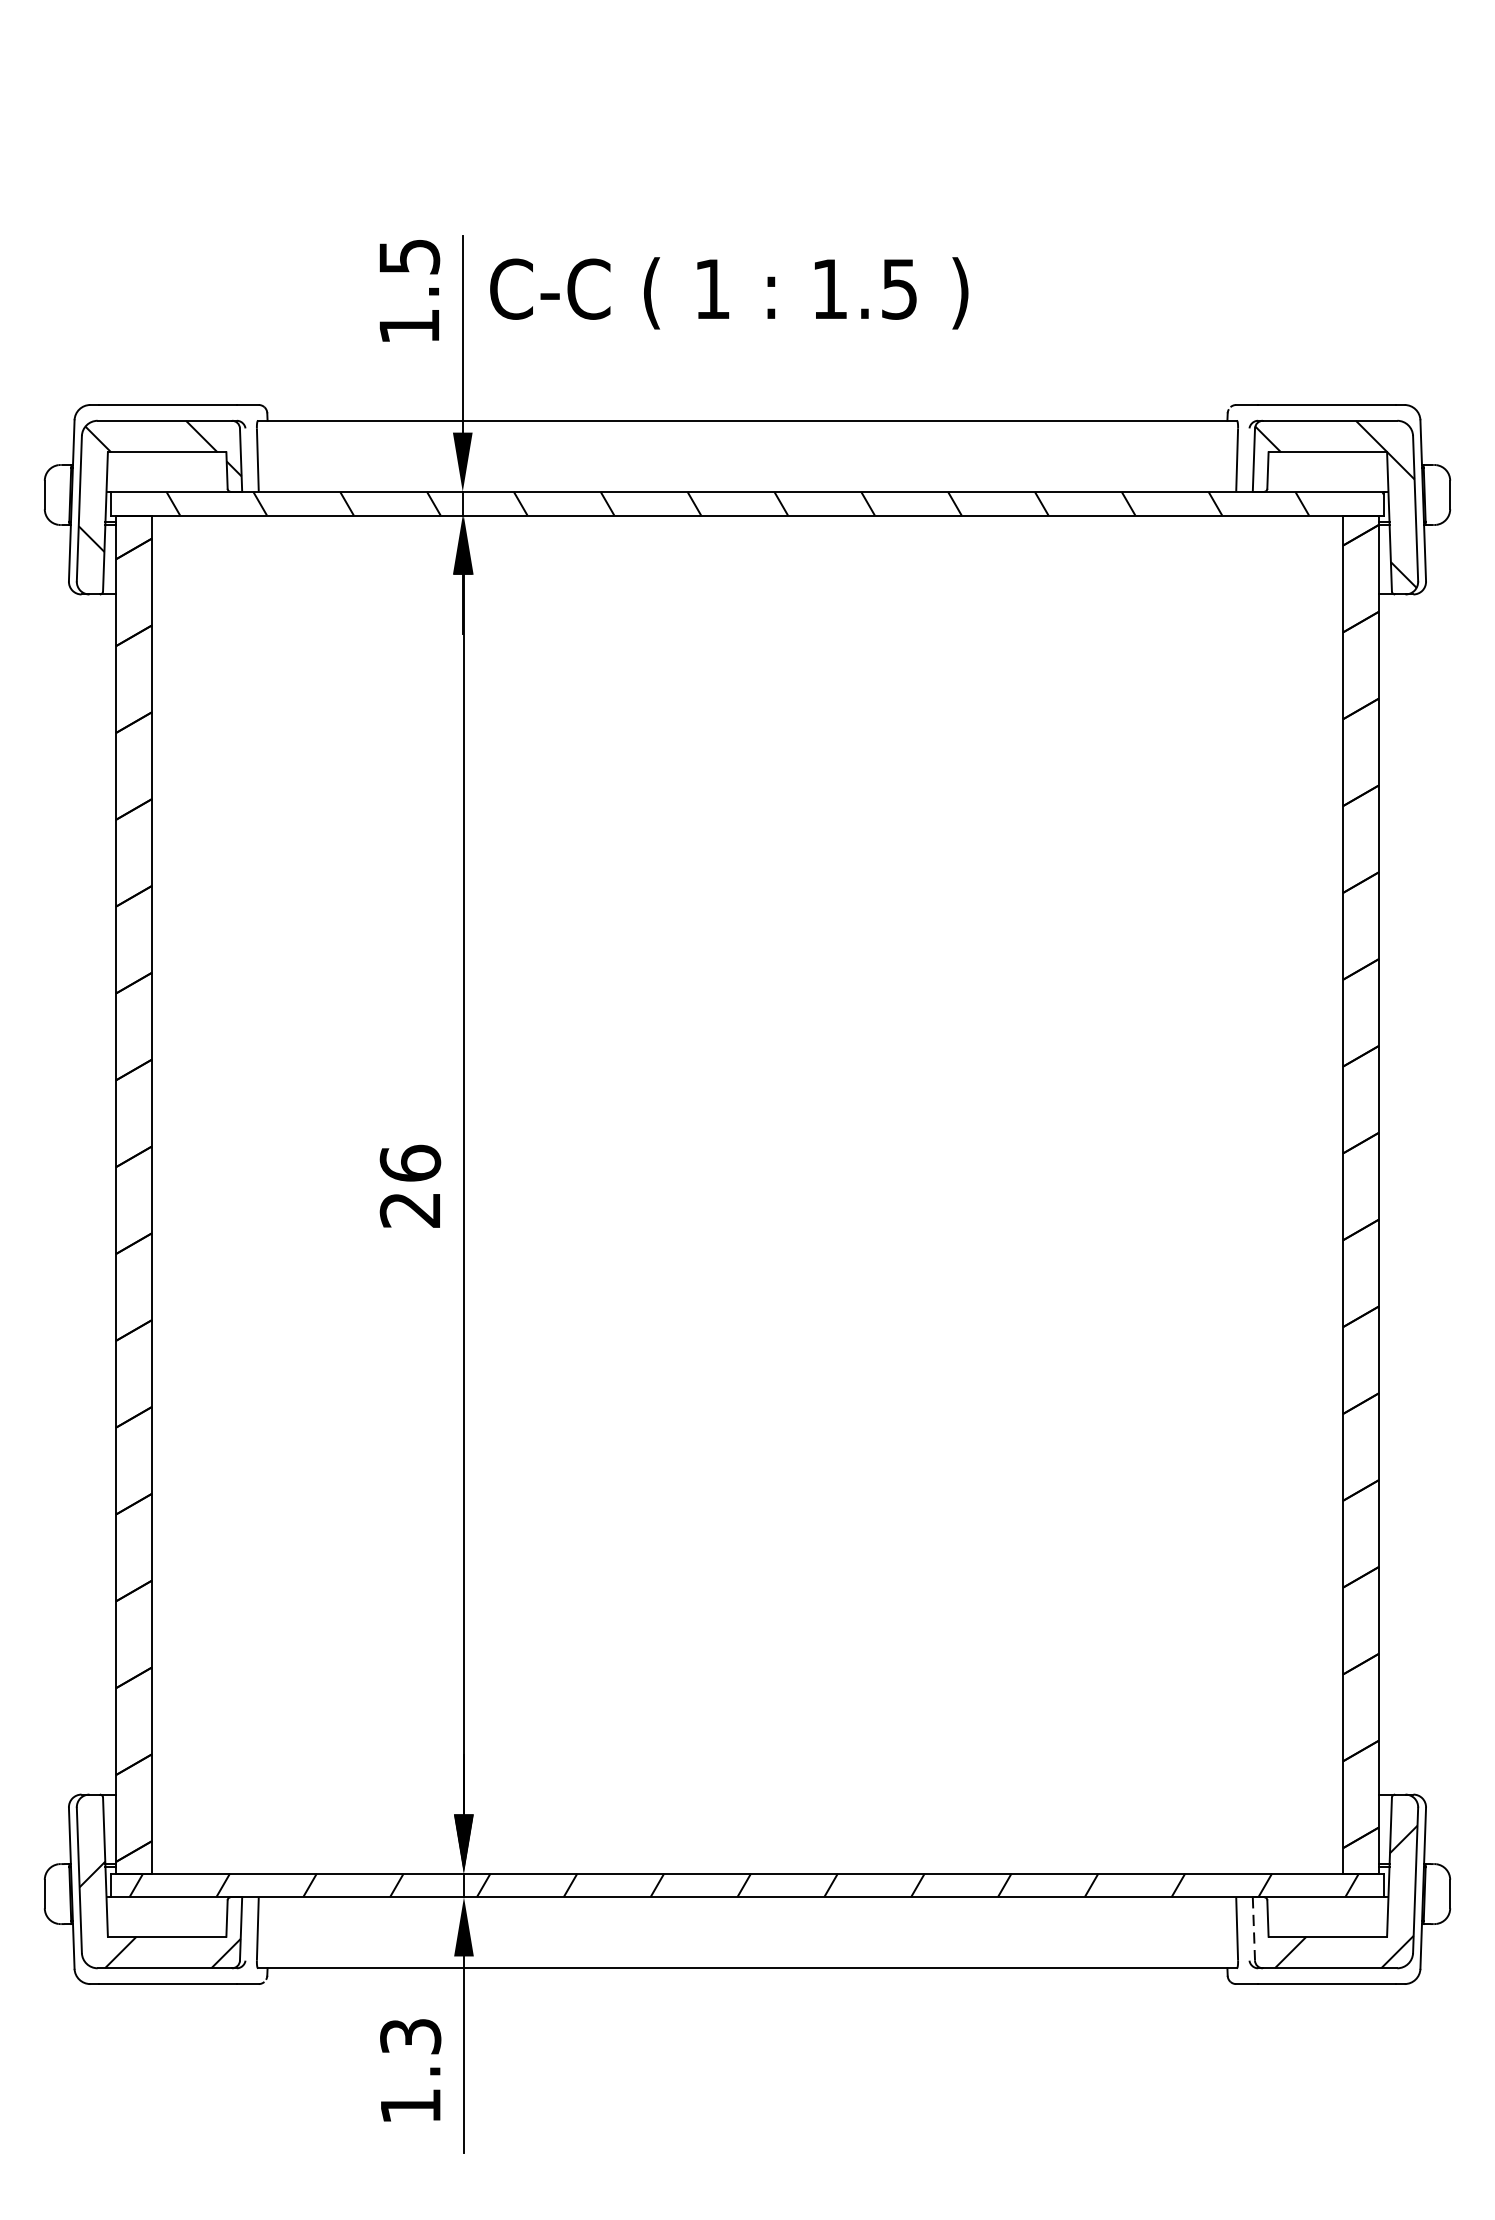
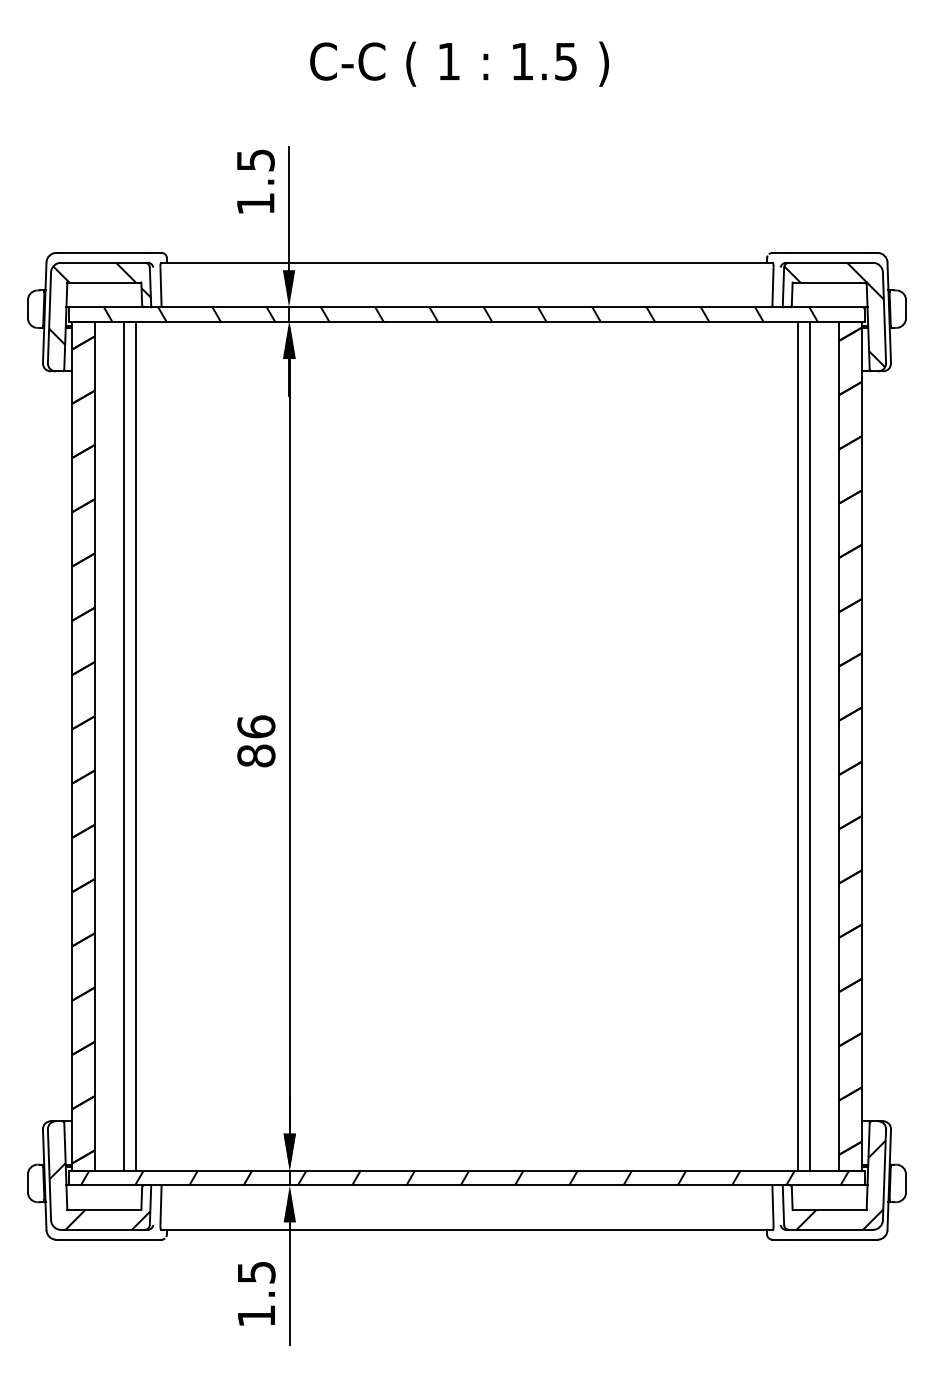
text: (729, 292) -> (459, 63), moved
line: (197, 1194) -> (123, 746), added
line: (218, 1194) -> (136, 746), added
line: (1276, 1194) -> (797, 746), added
line: (1297, 1194) -> (810, 746), added
text: (410, 1209) -> (256, 755), 26 -> 86
line: (1253, 1929) -> (783, 1205), dashed -> solid
text: (410, 2036) -> (256, 1272), 1.3 -> 1.5

